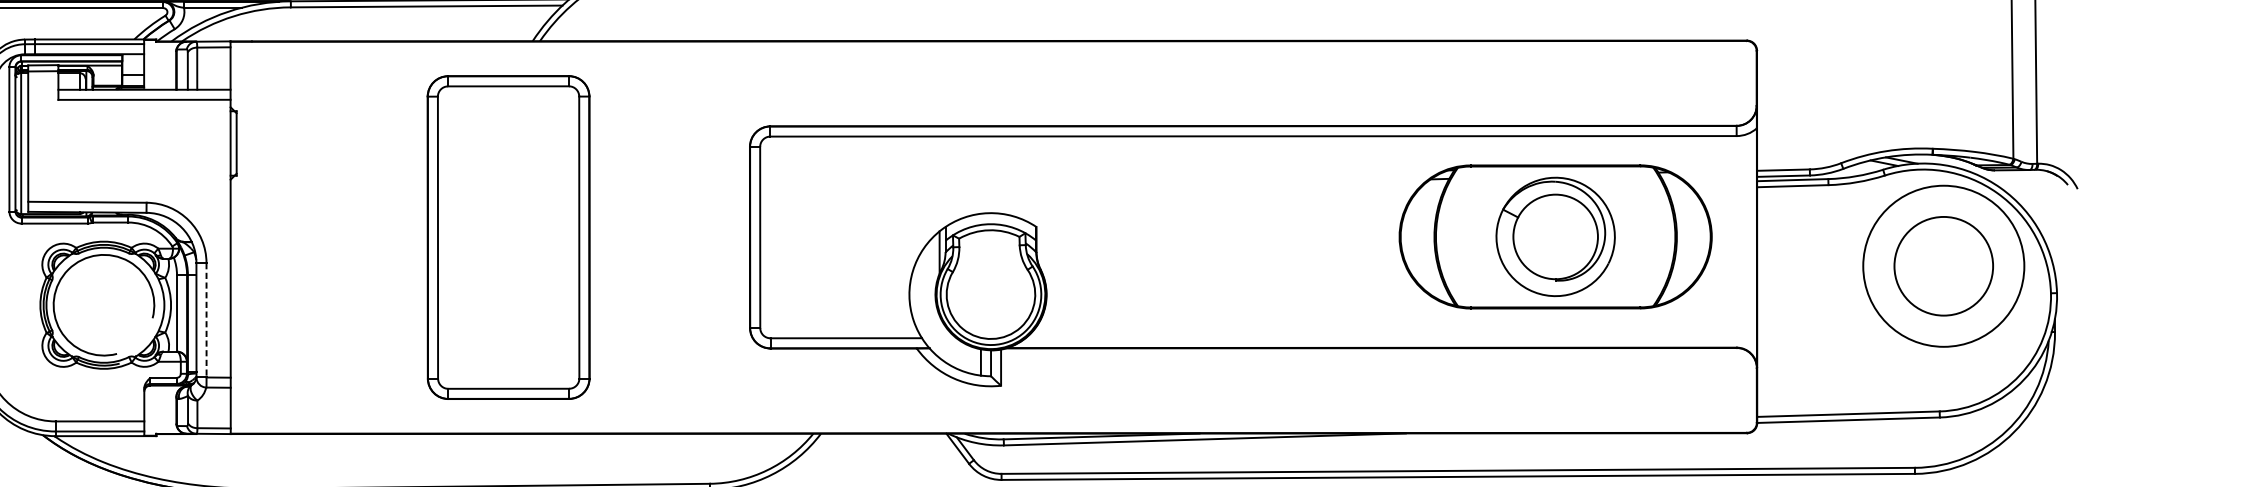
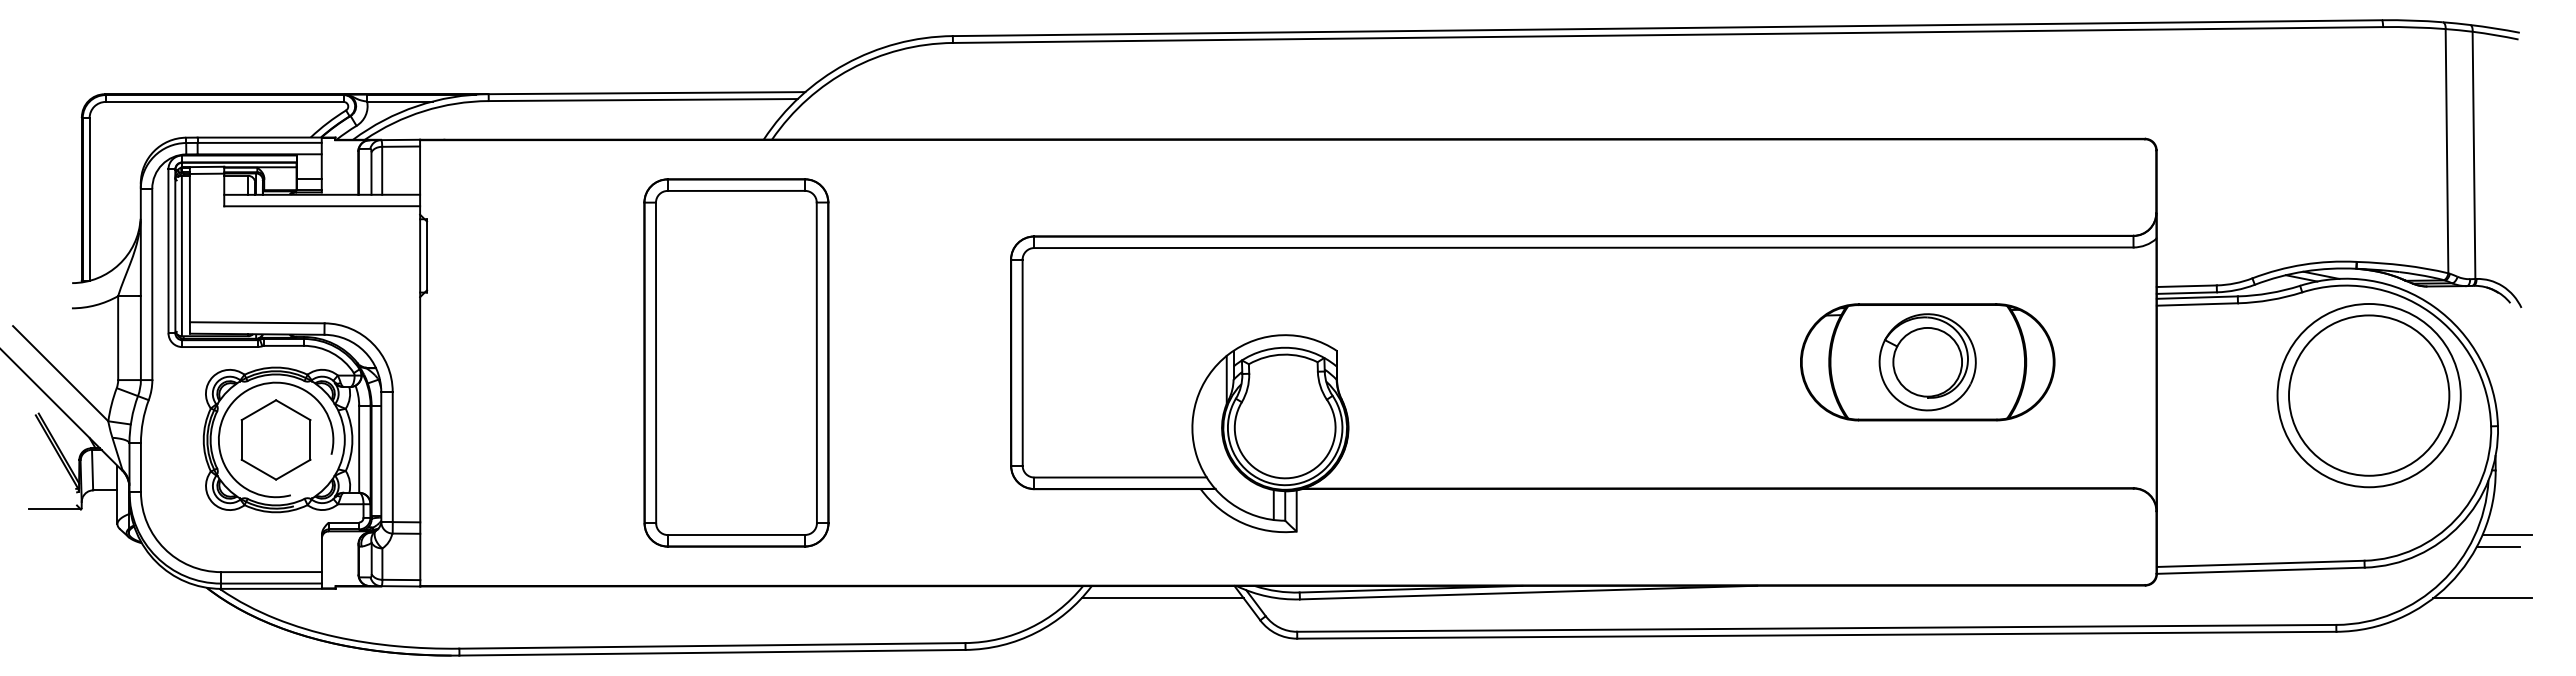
part: (1555, 237) -> (1927, 362), size x0.71
circle: (1943, 266) -> (2368, 395), size x1.43
part: (103, 304) -> (275, 439), added
line: (206, 320) -> (392, 457), dashed -> solid
line: (2064, 388) -> (2506, 534), added
line: (2057, 399) -> (2498, 547), added
line: (883, 444) -> (1162, 598), added
line: (2043, 444) -> (2482, 598), added

